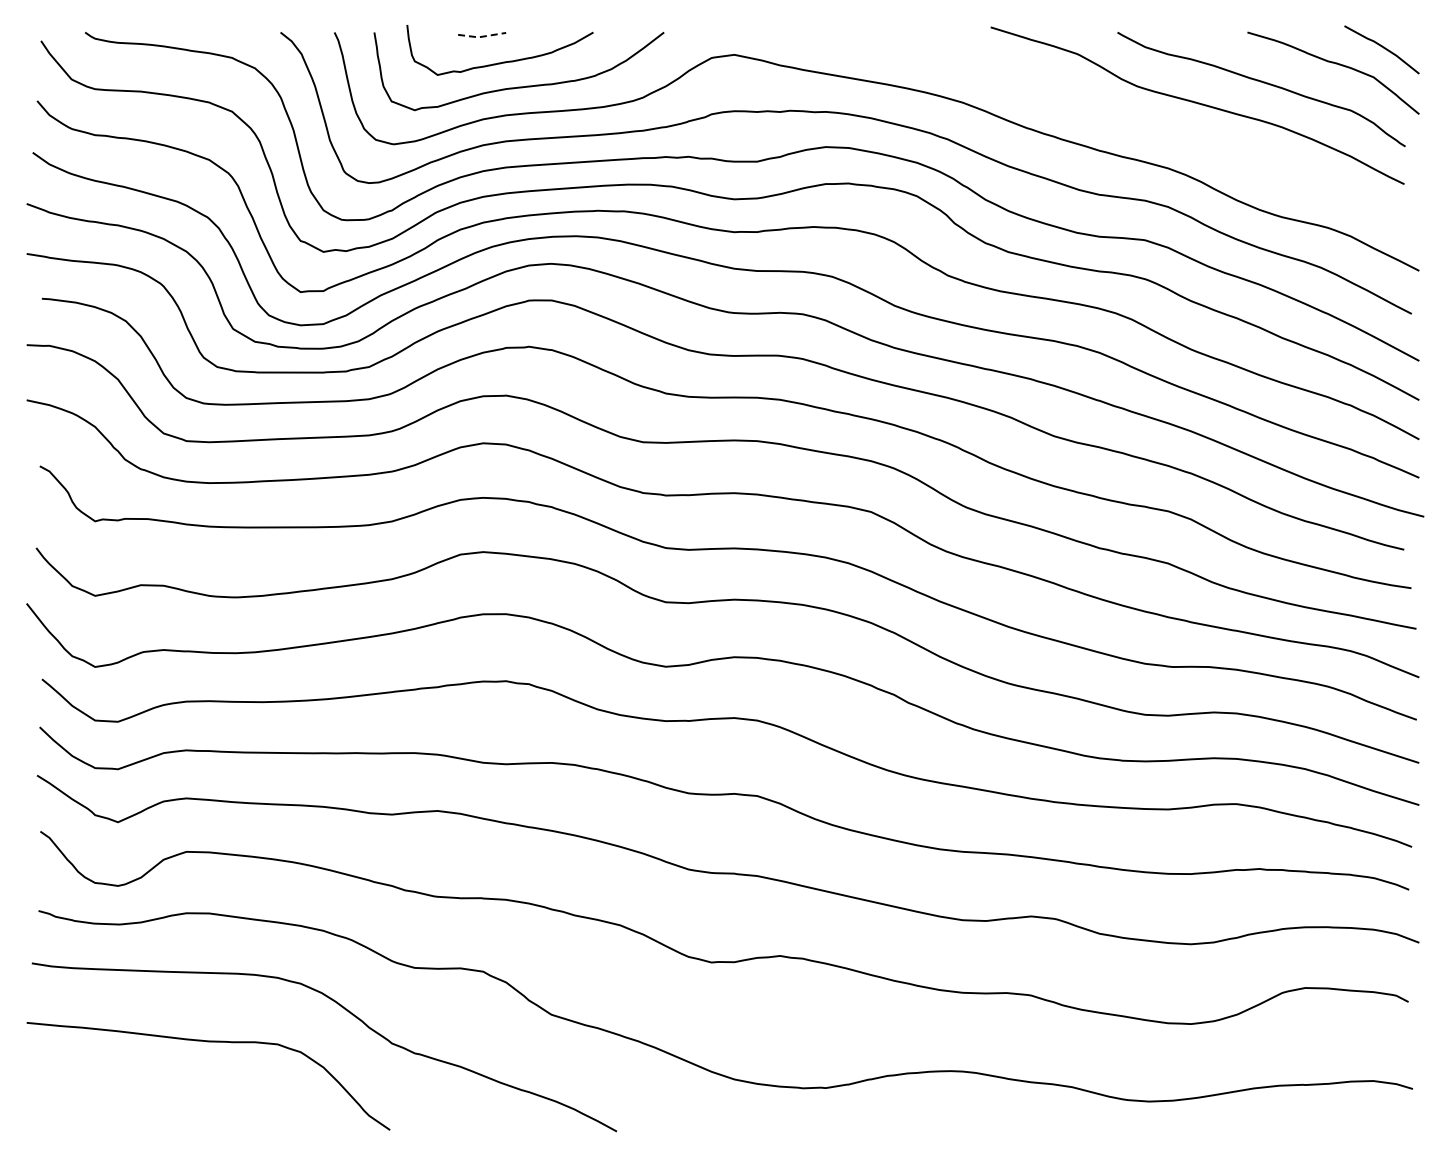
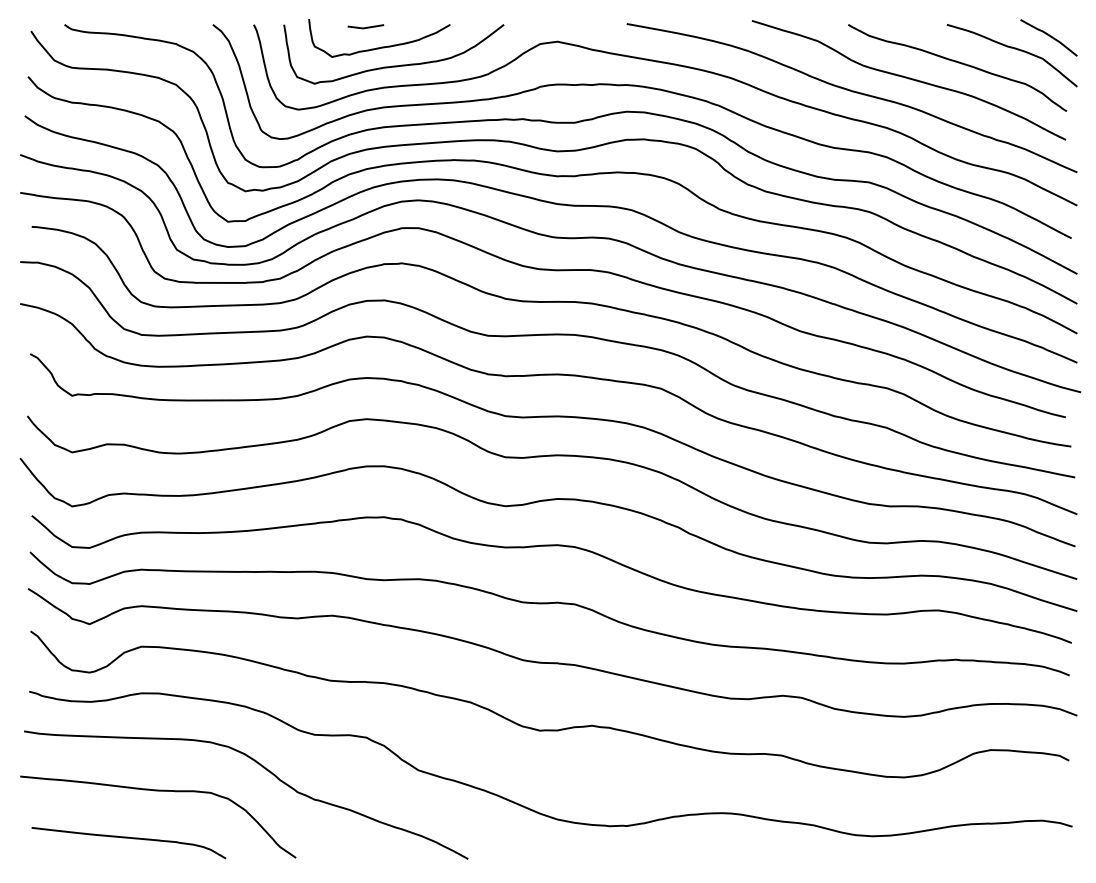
line: (482, 36) -> (366, 27), dashed -> solid
curve: (1123, 121) -> (852, 92), added
curve: (169, 1104) -> (128, 838), added

